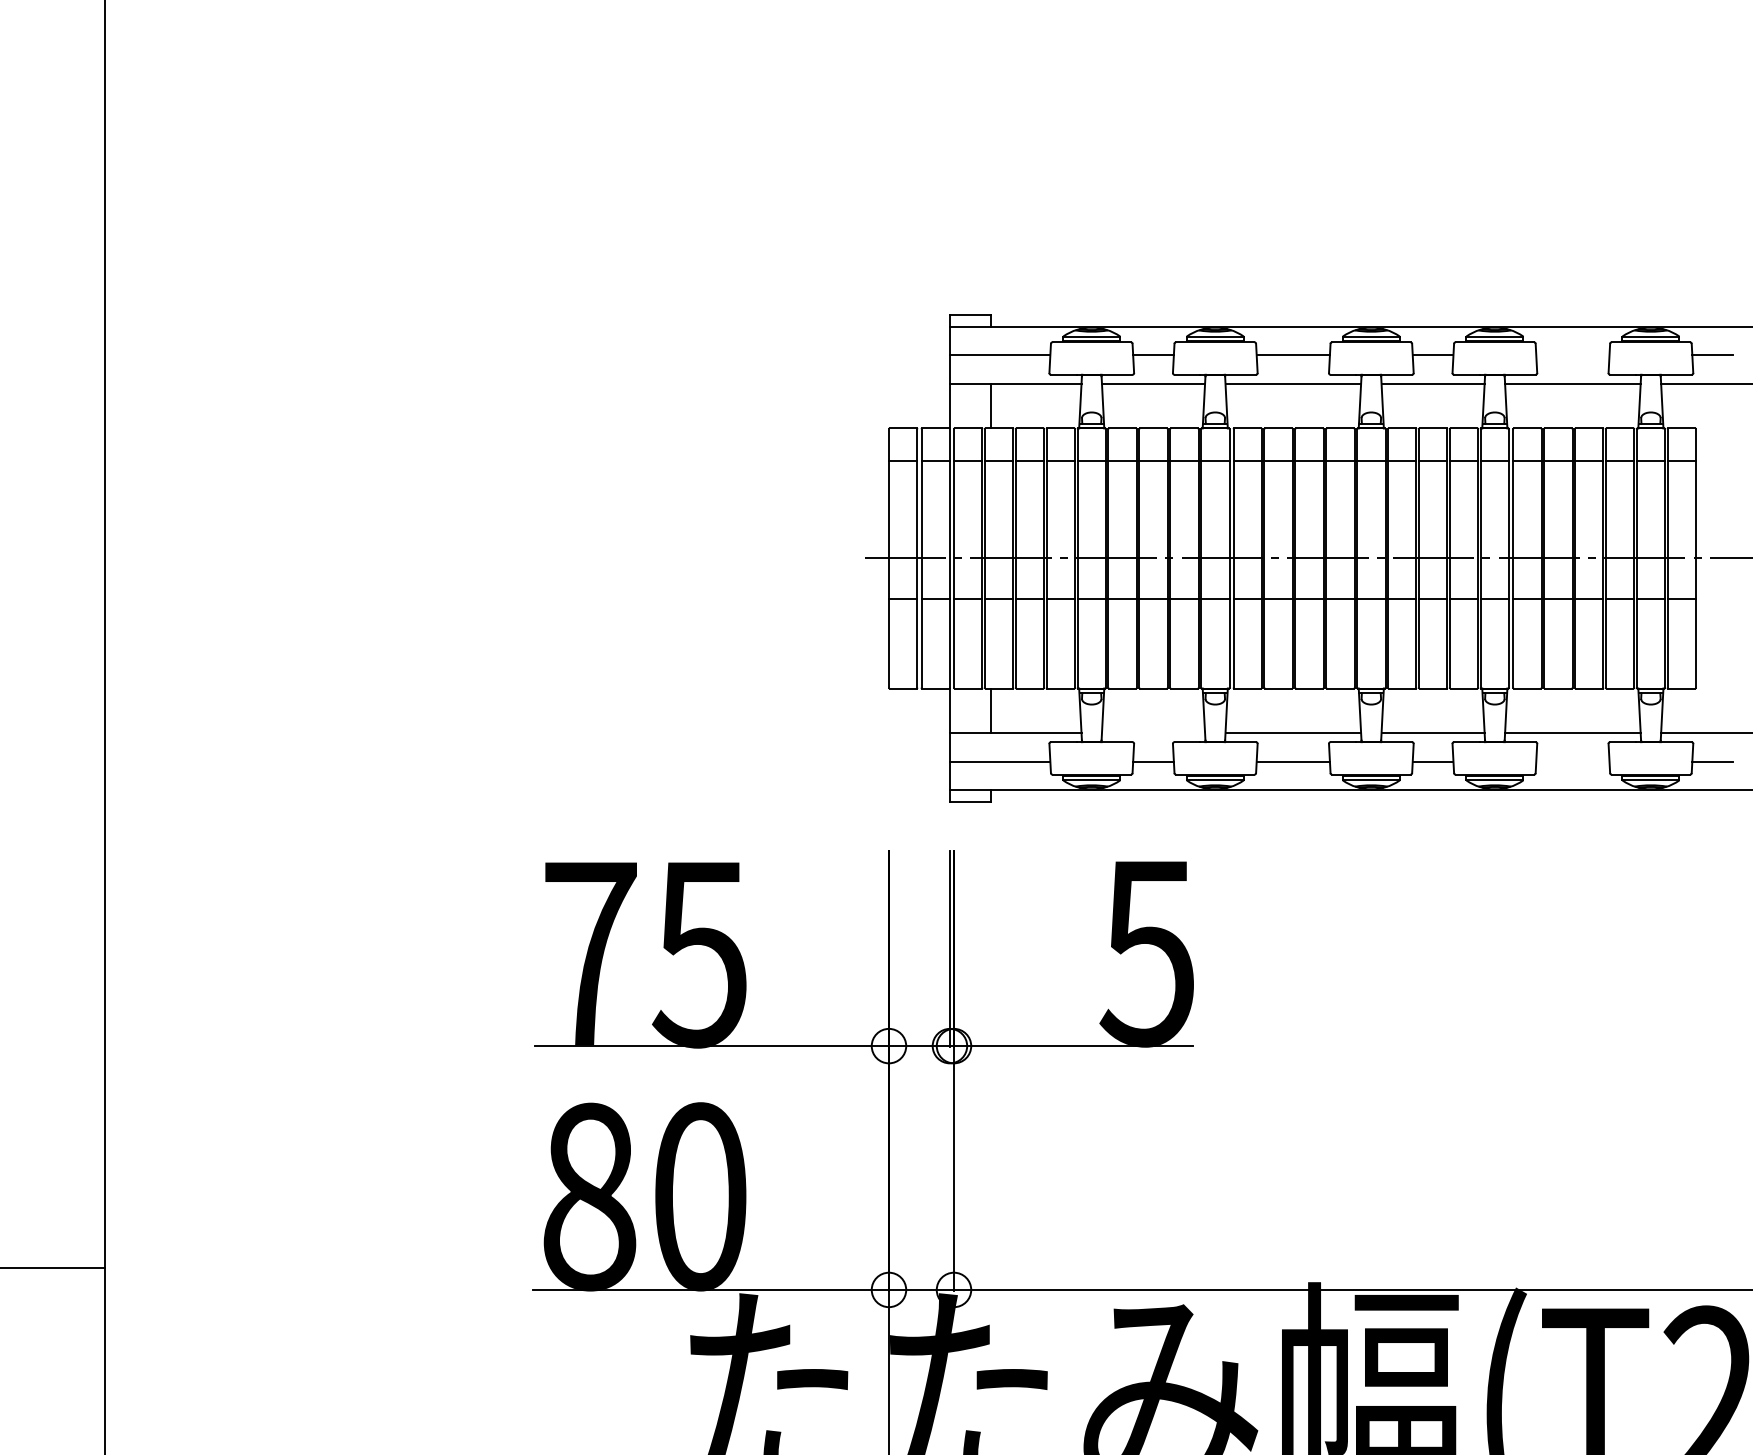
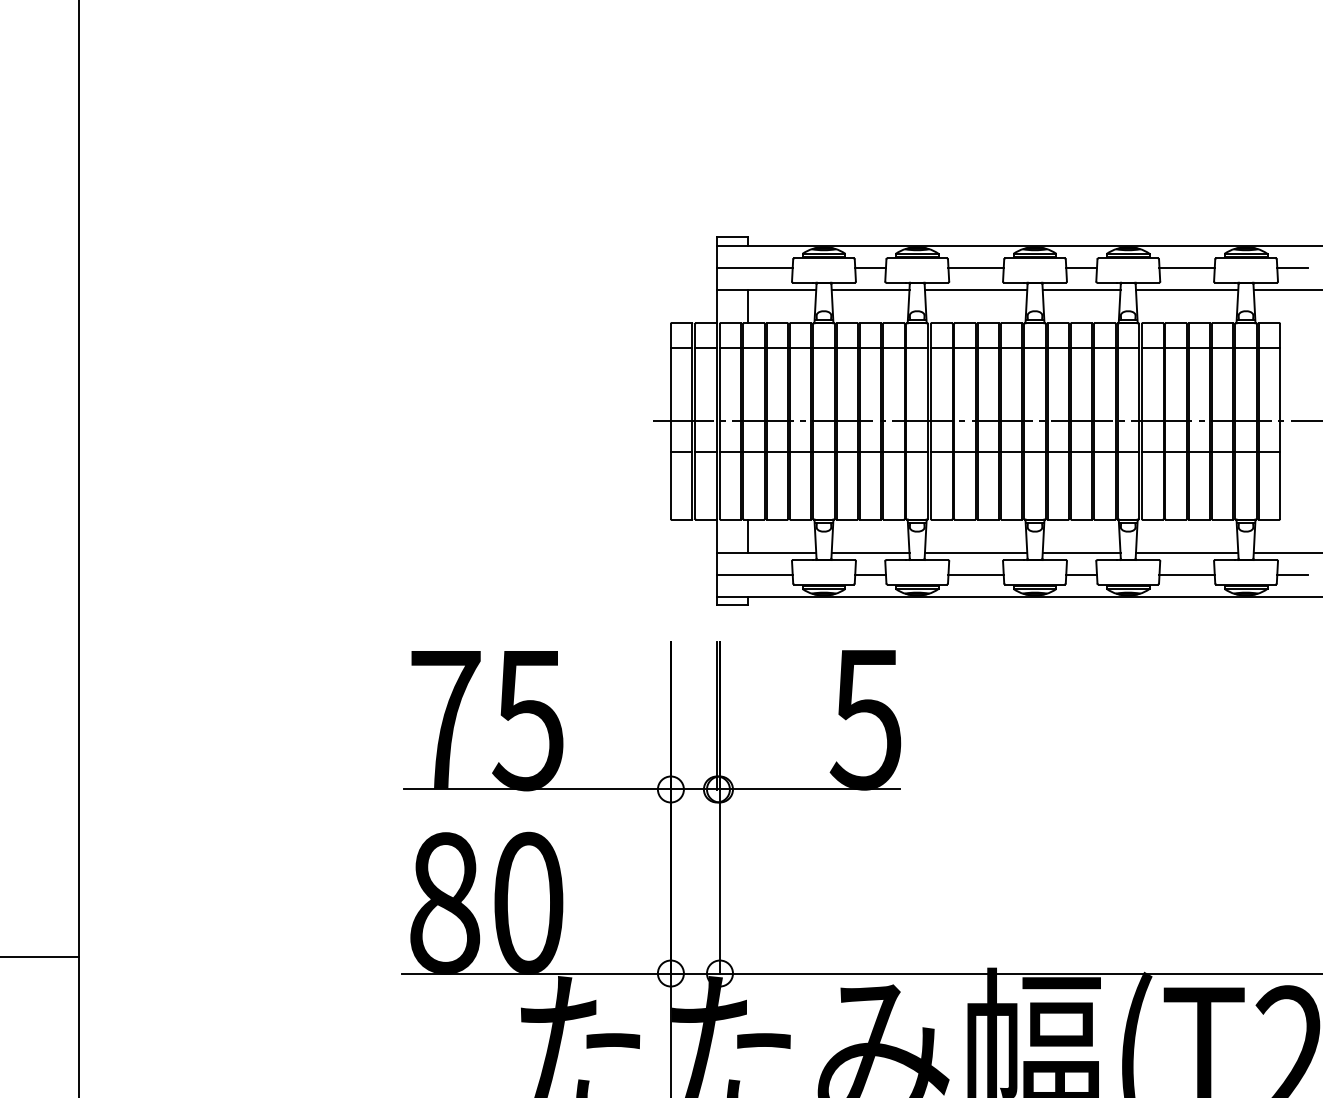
line: (1572, 355) -> (1186, 268), added
line: (1153, 732) -> (870, 552), added
line: (1572, 761) -> (1186, 574), added

